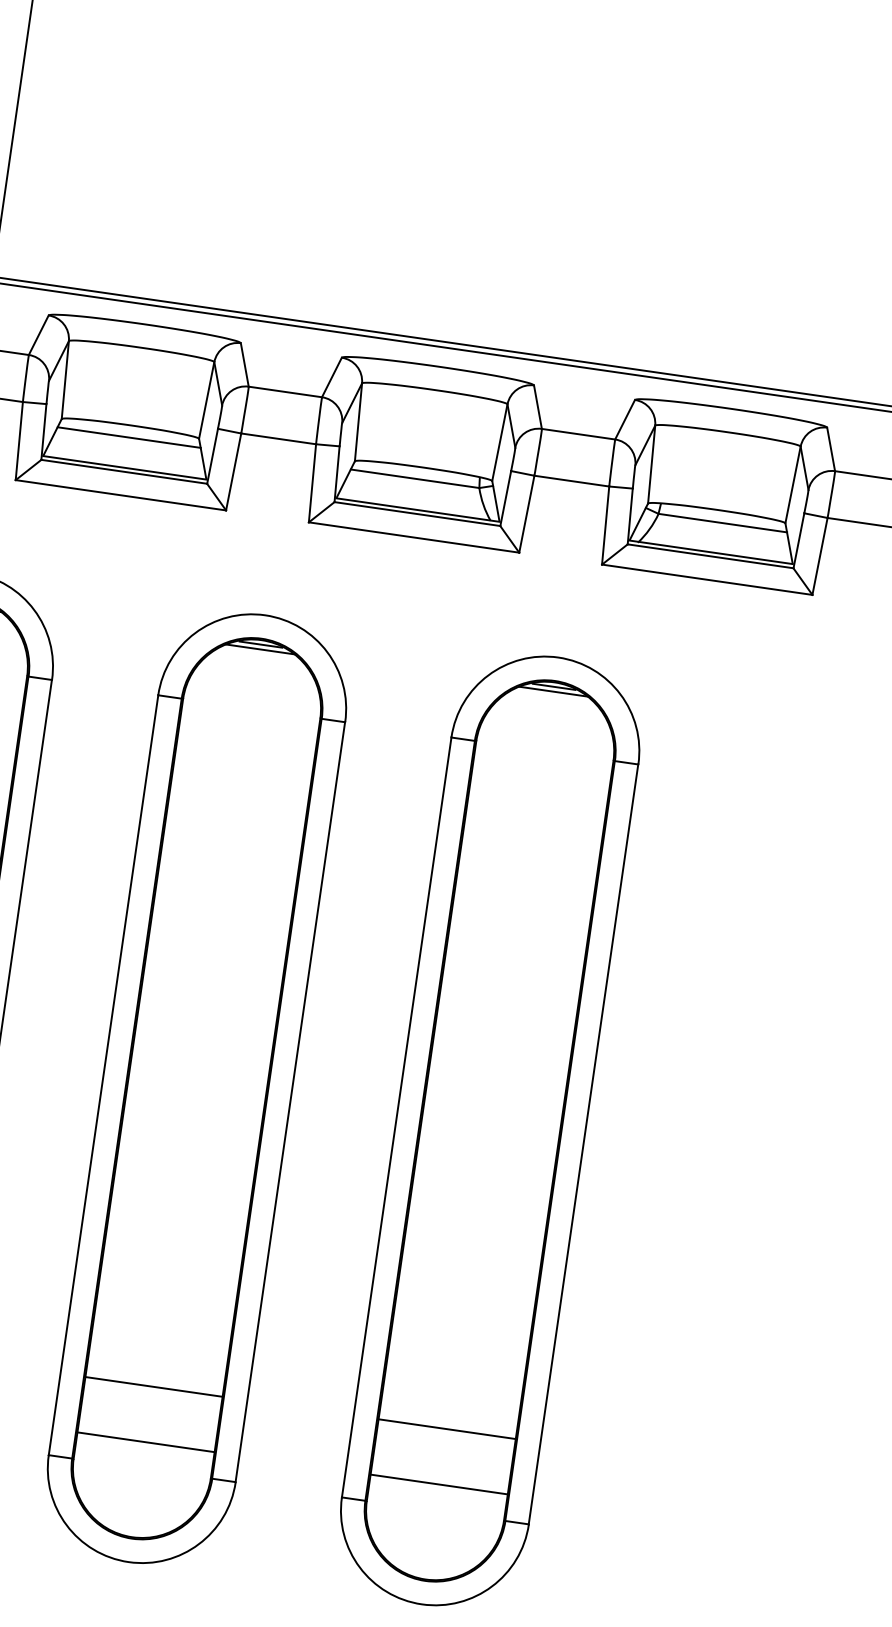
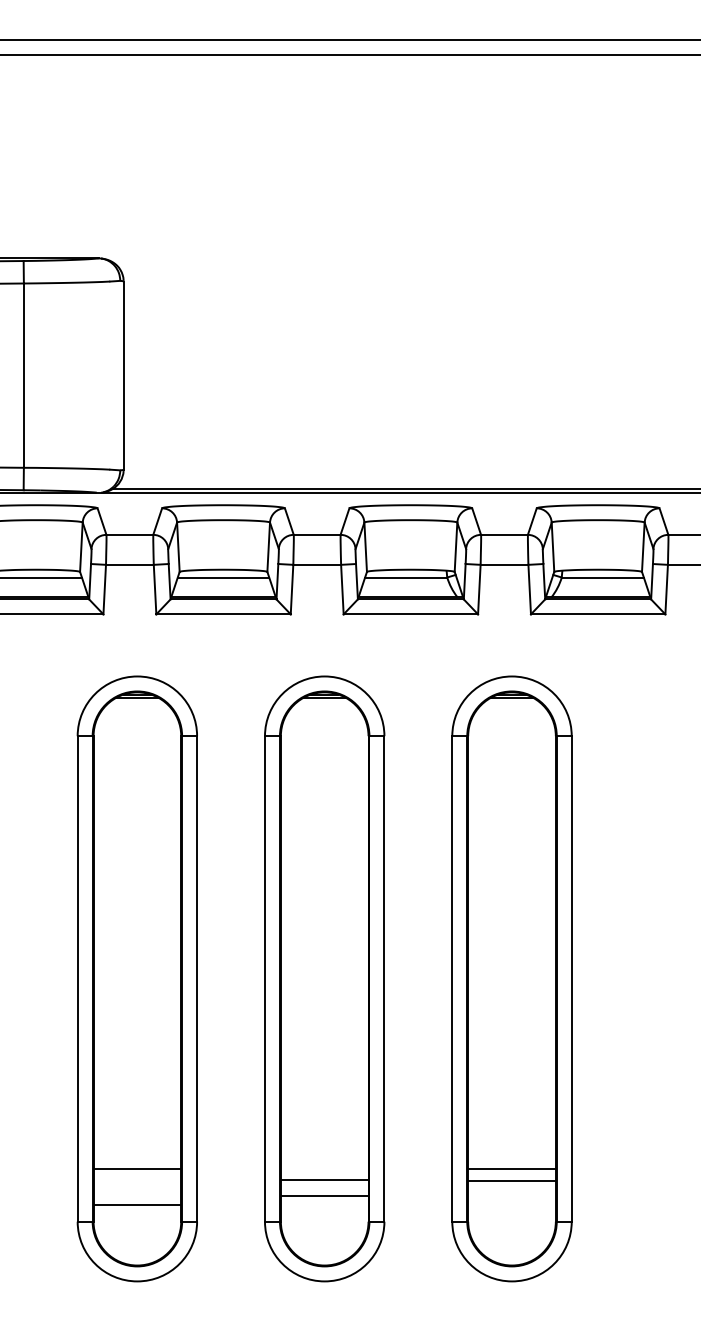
line: (153, 1386) -> (324, 1196), moved
line: (145, 1441) -> (324, 1179), moved
line: (438, 1483) -> (511, 1180), moved

